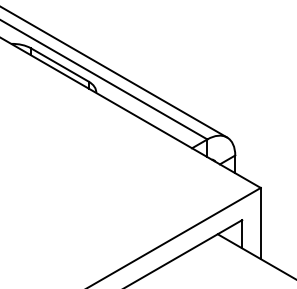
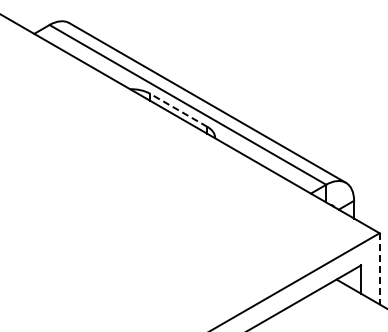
line: (59, 65) -> (178, 110), solid -> dashed
line: (260, 223) -> (379, 268), solid -> dashed

